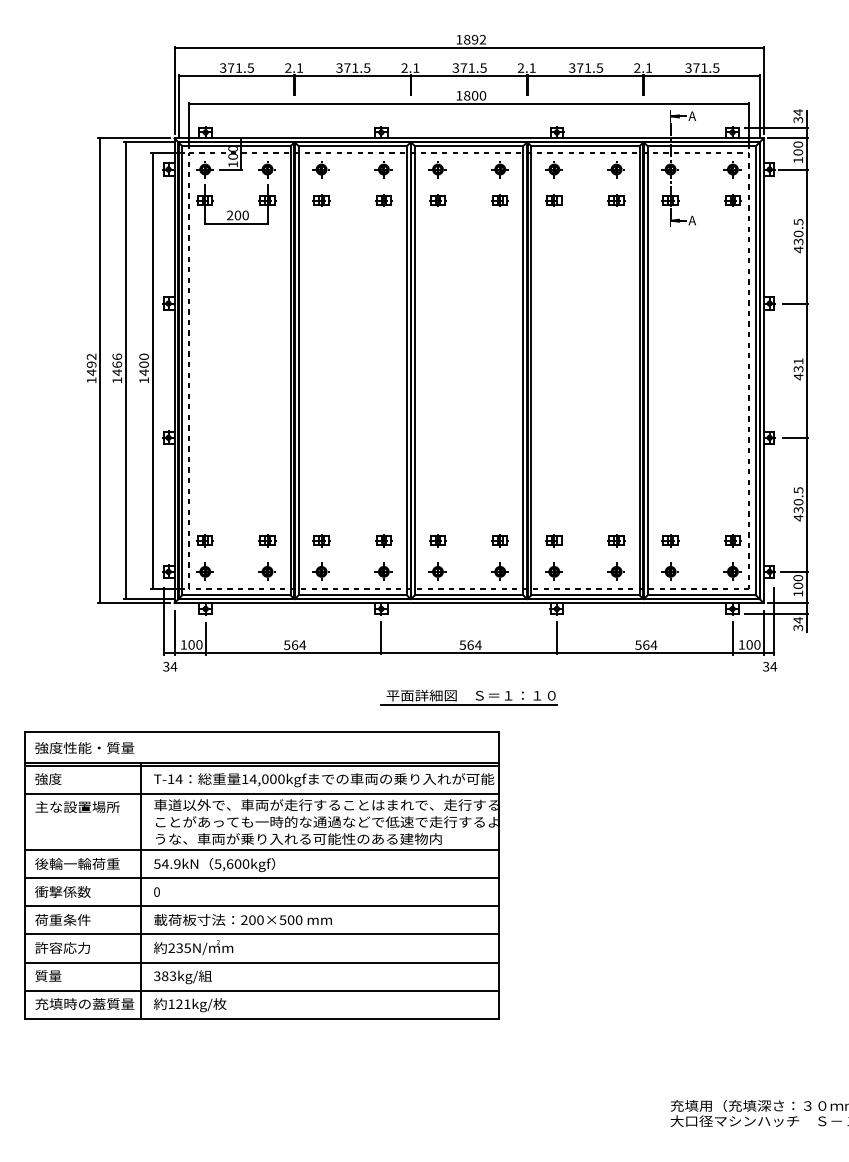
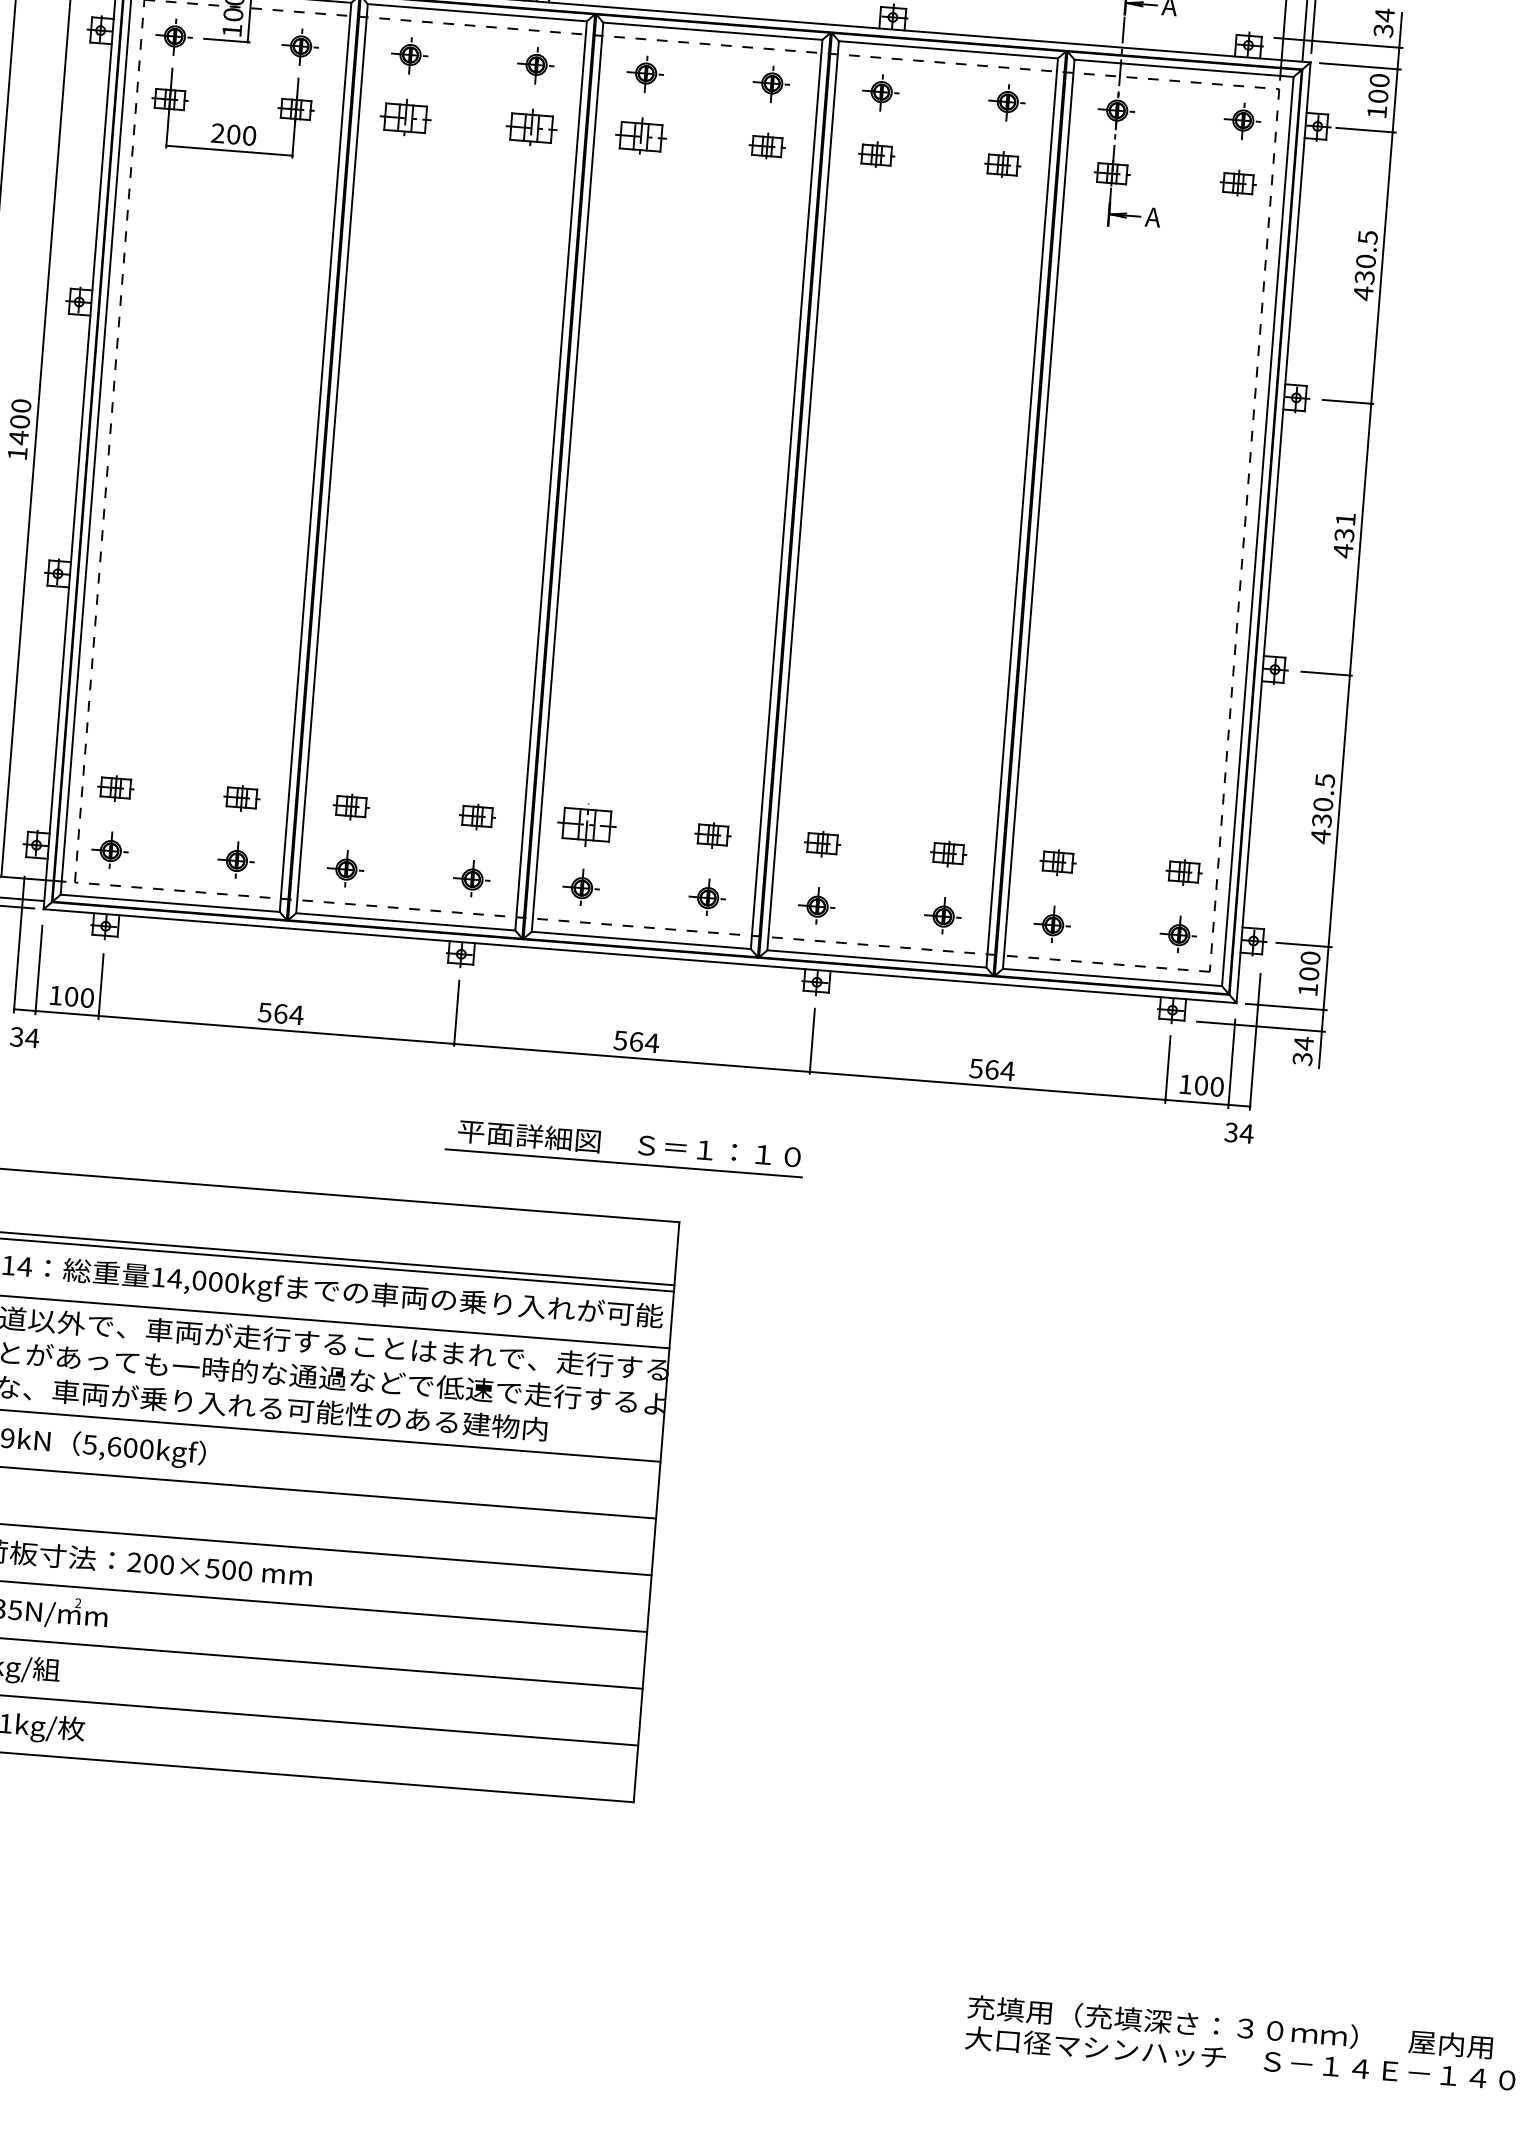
part: (321, 200) -> (405, 117), size x1.4
part: (383, 200) -> (530, 127), size x1.4
part: (437, 200) -> (640, 136), size x1.4
part: (437, 540) -> (586, 824), size x1.6

